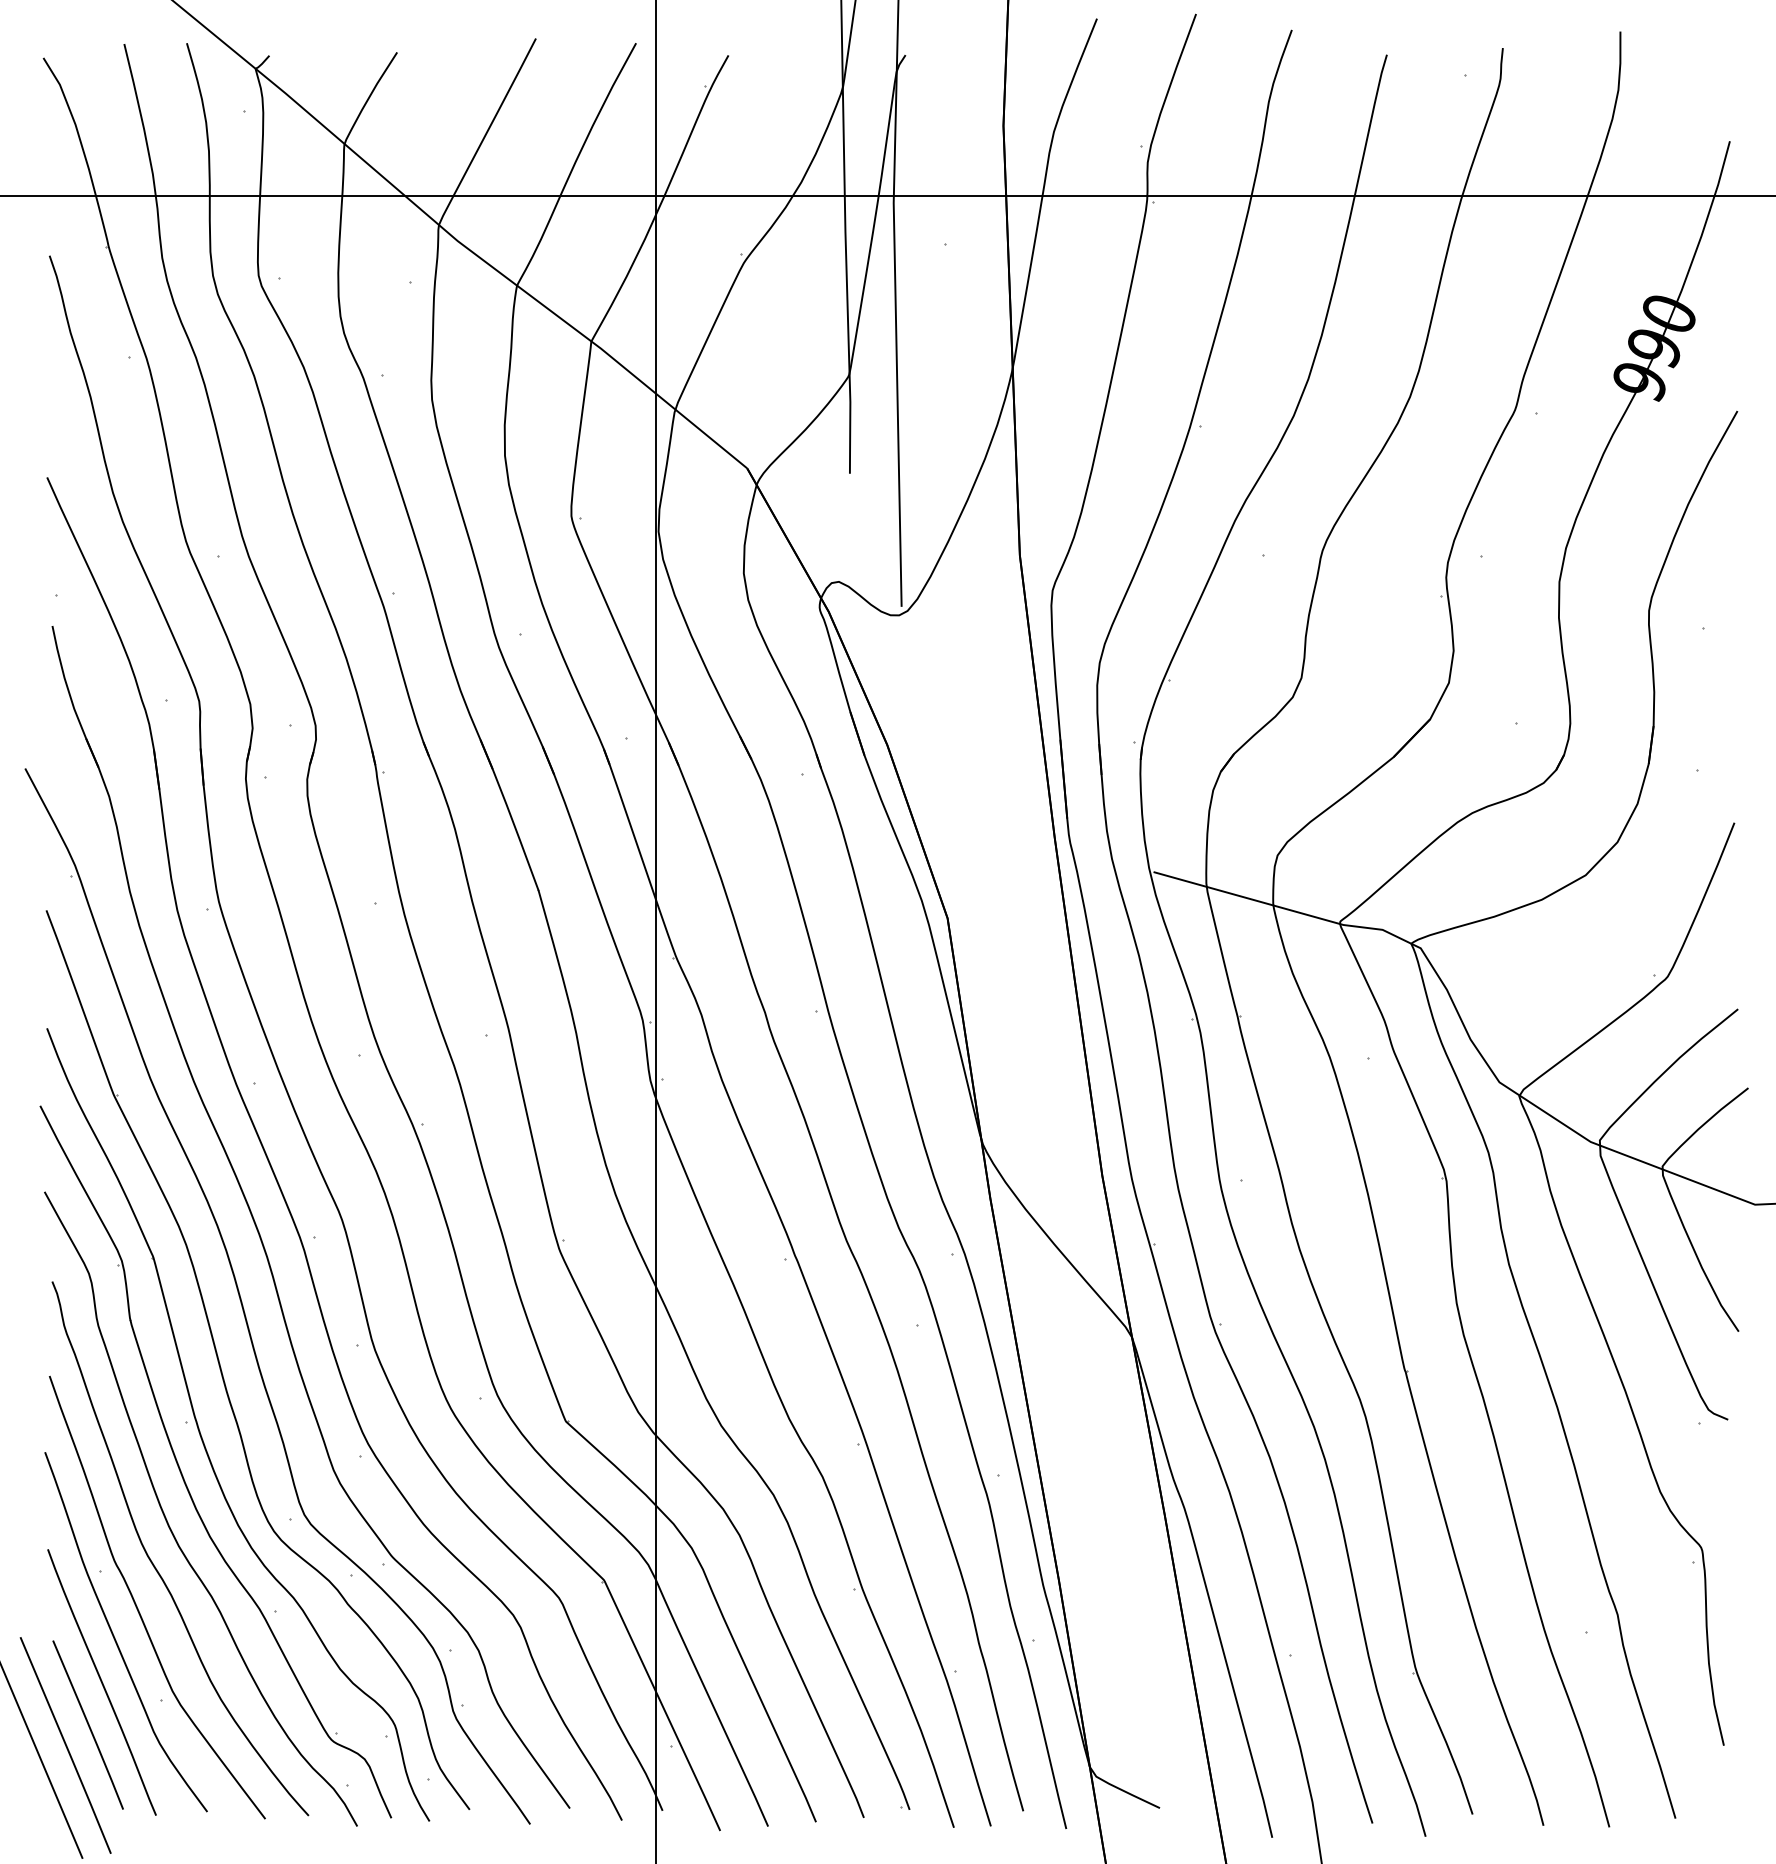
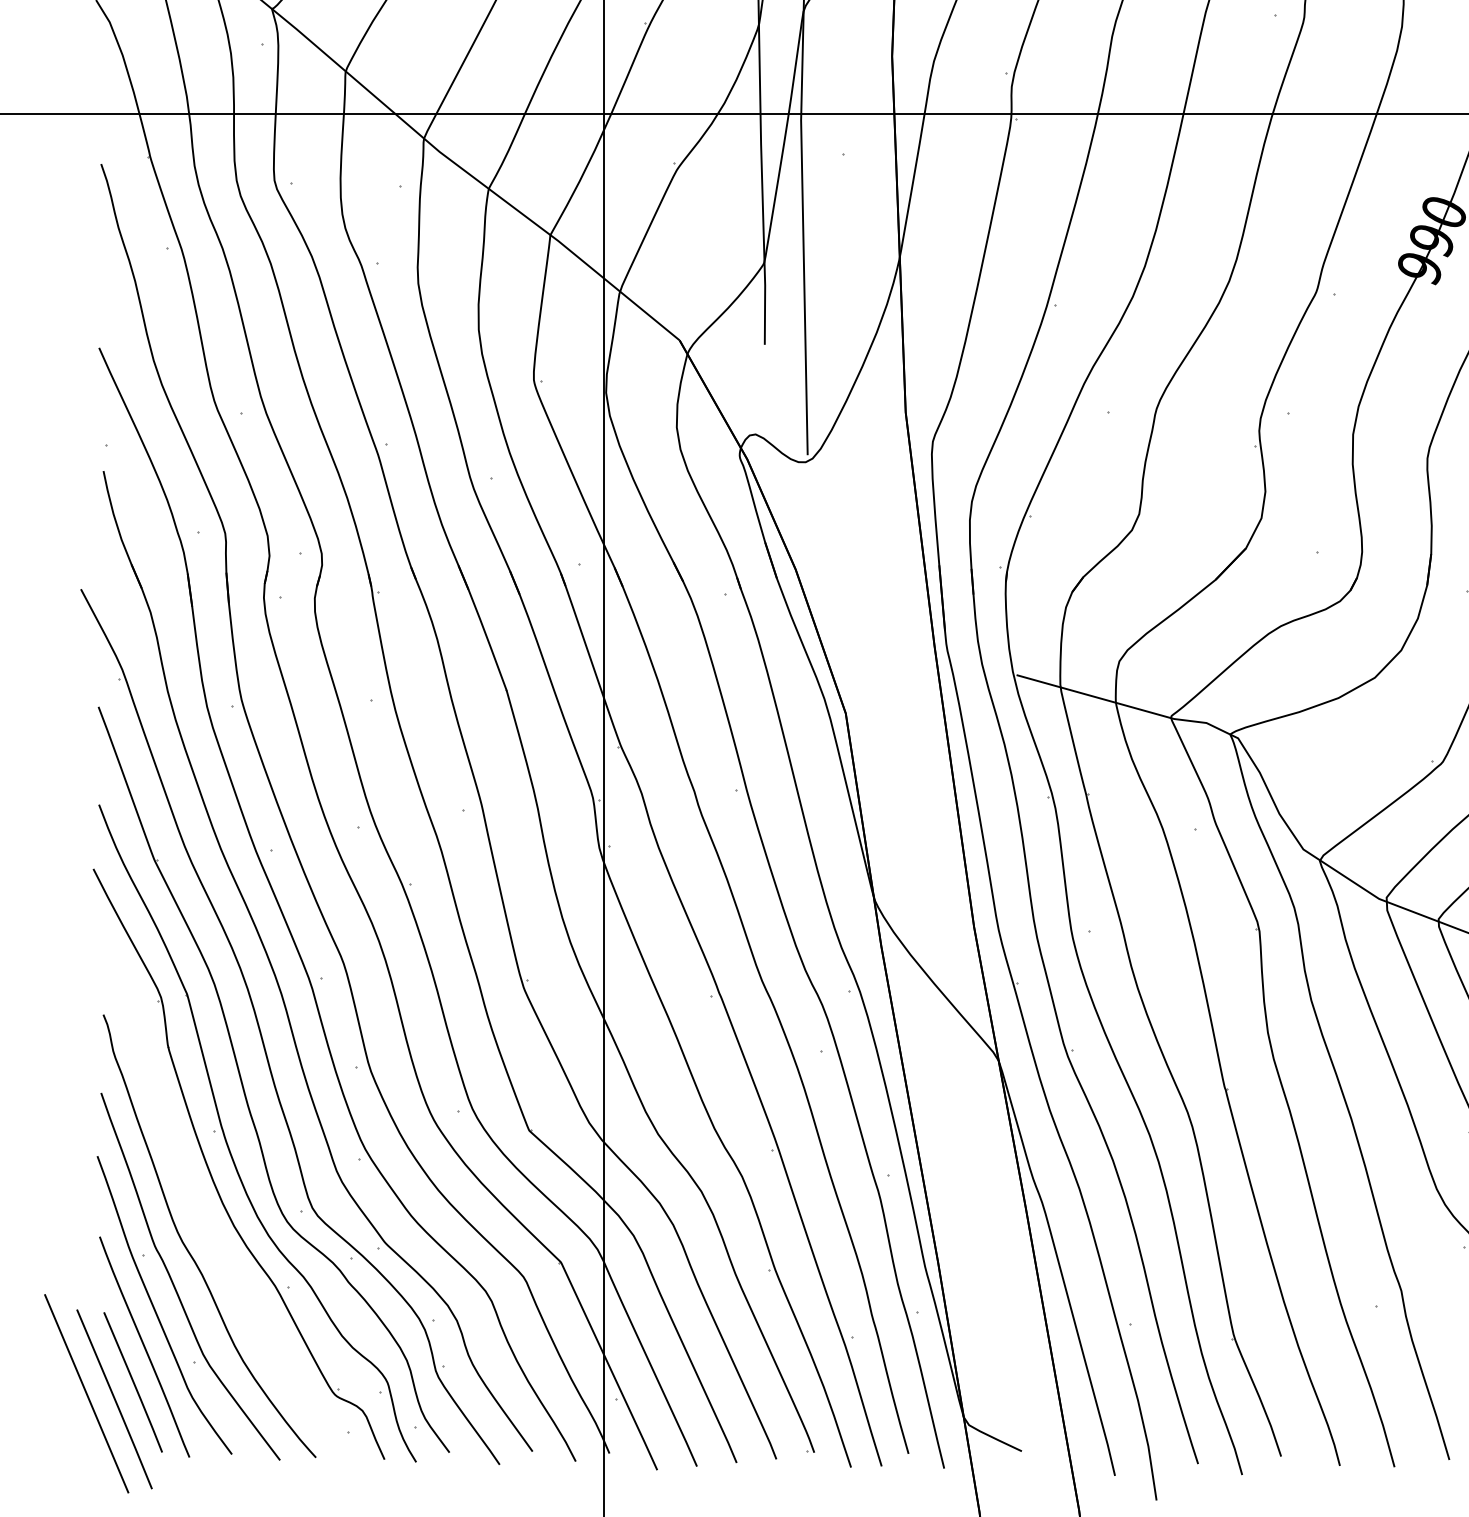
curve: (167, 1519) -> (198, 1211), removed

